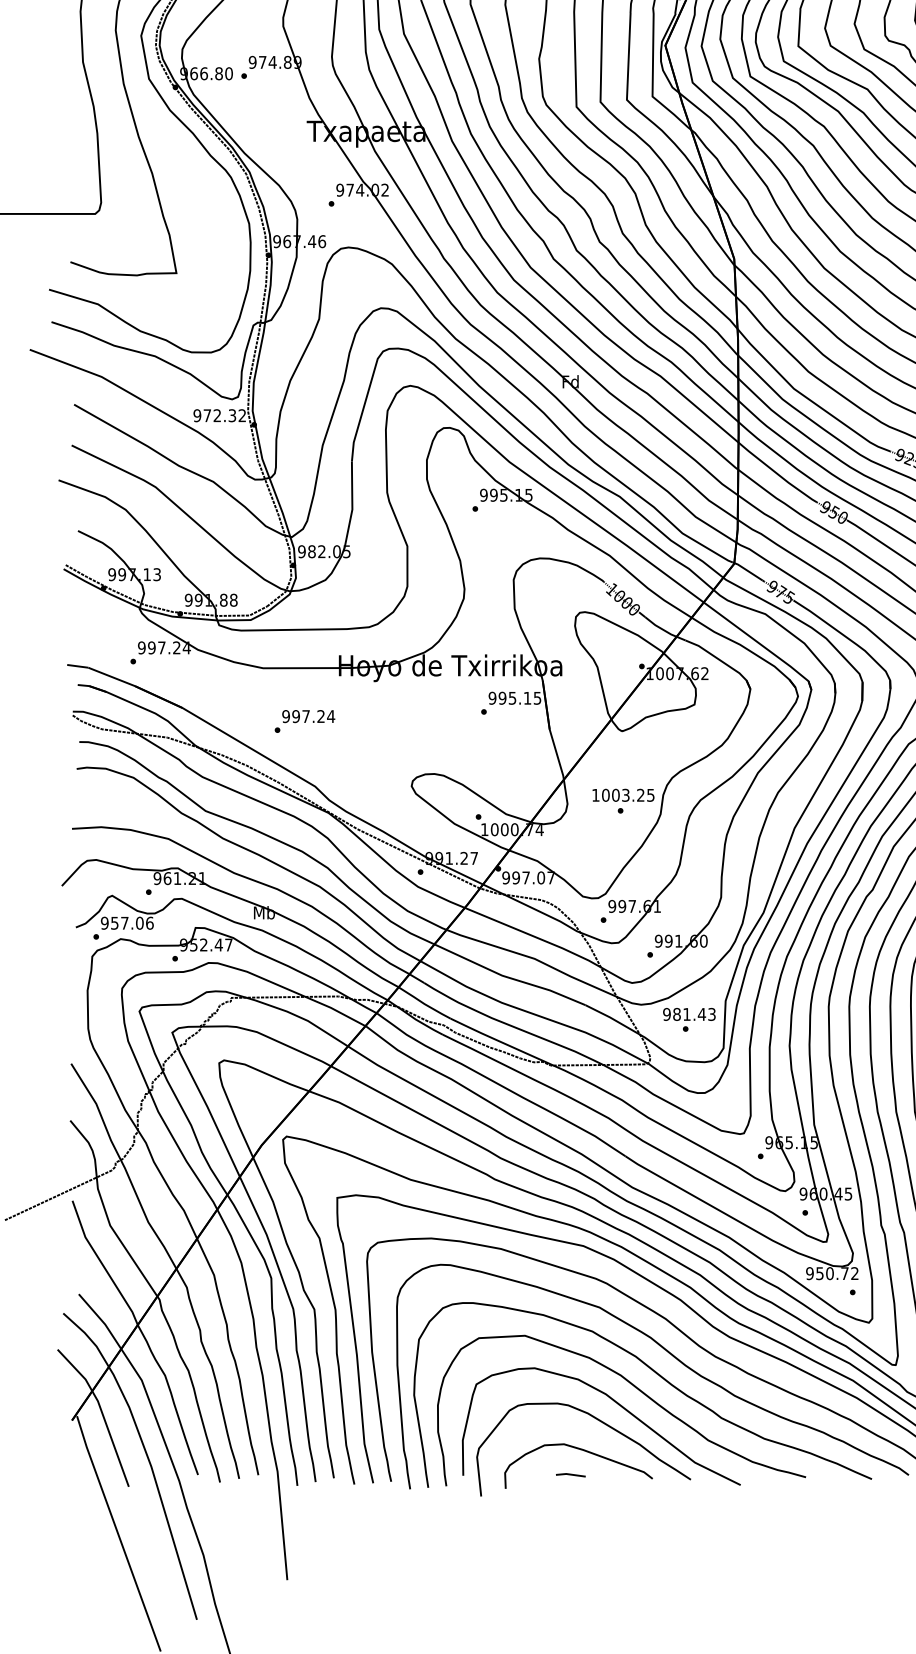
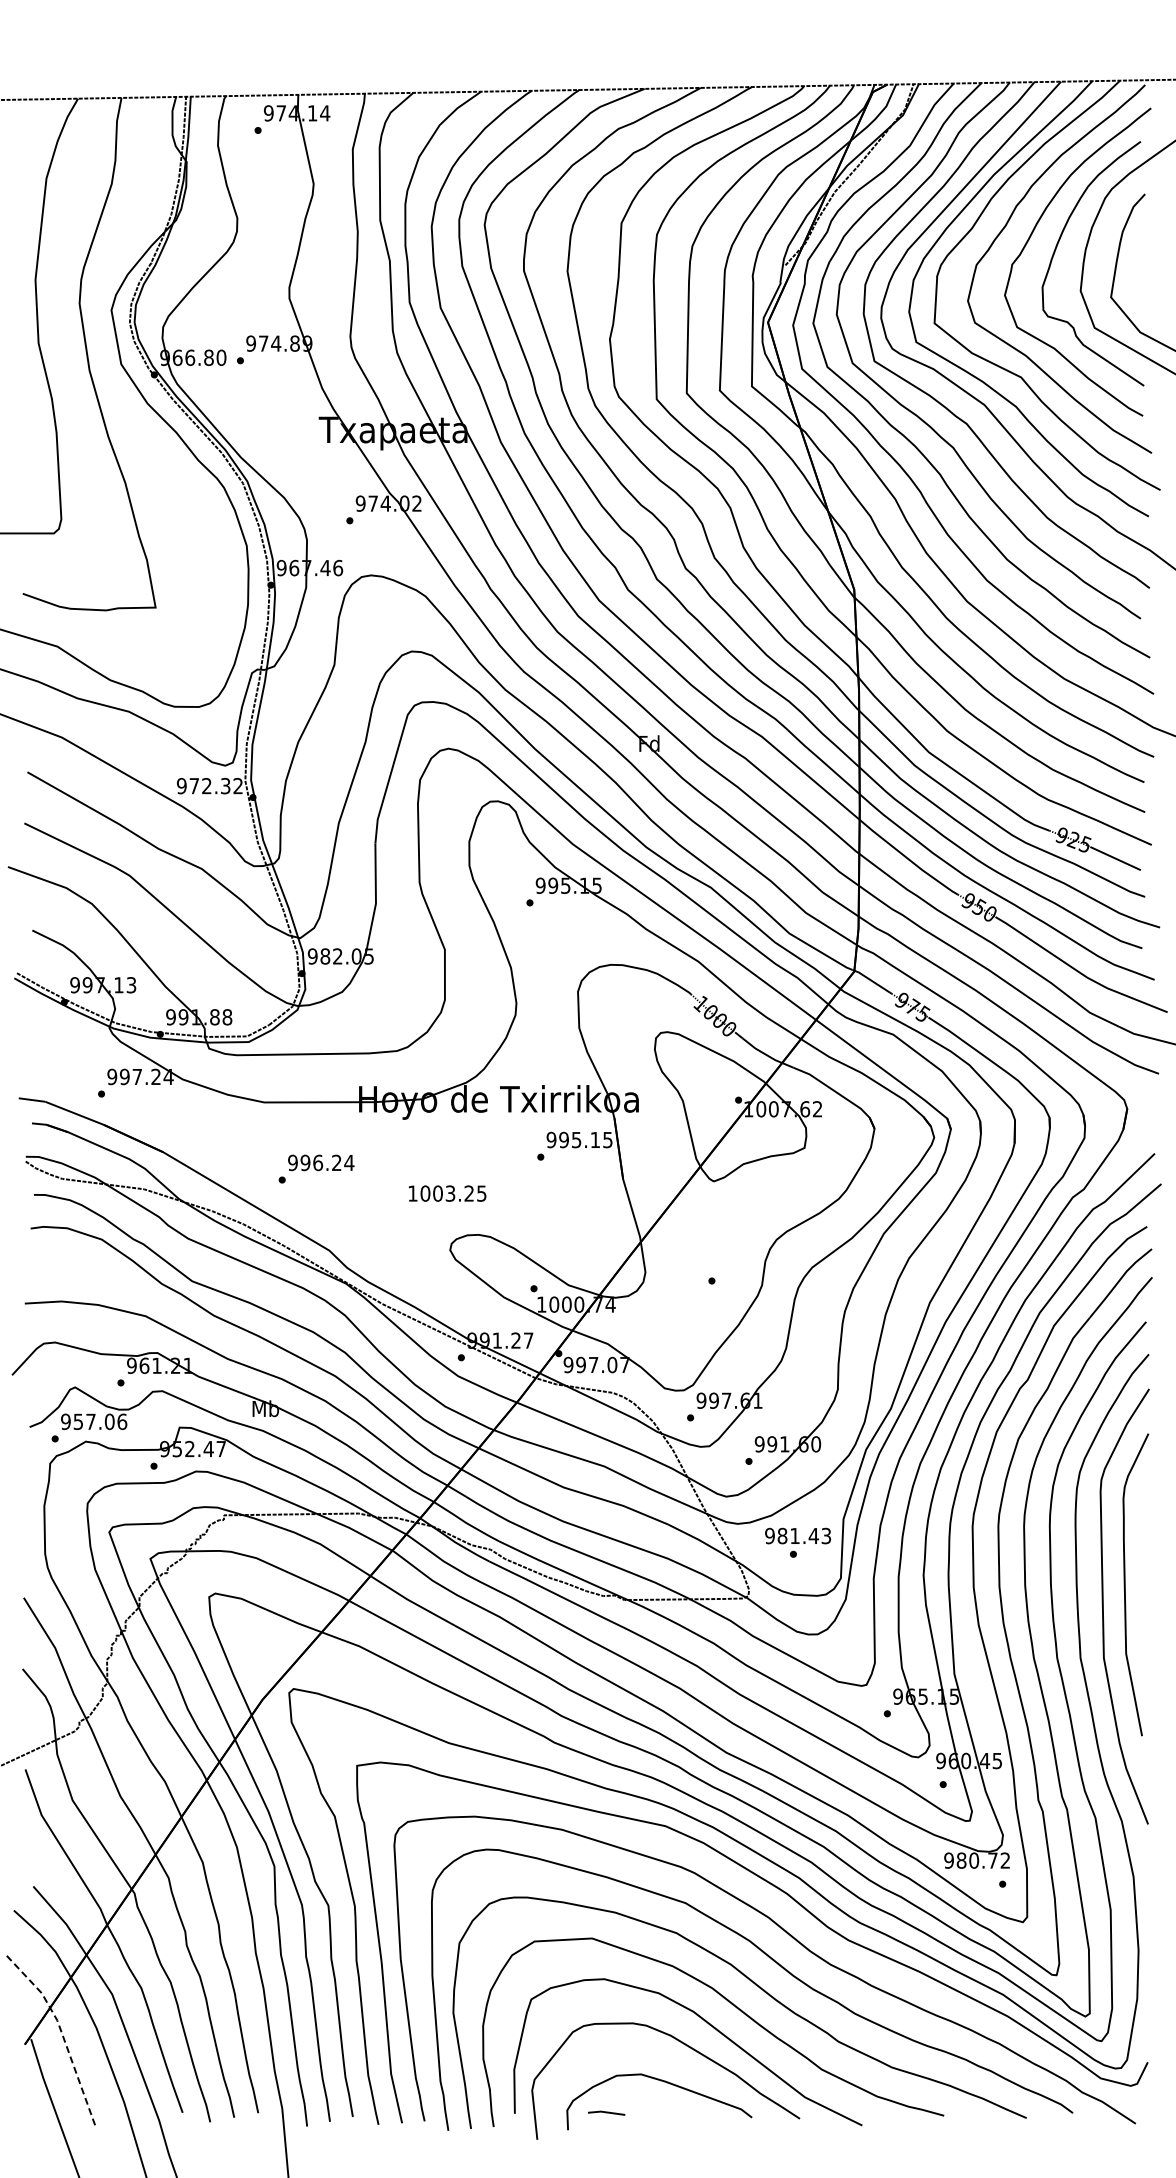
text: (306, 716) -> (318, 1162), 997.24 -> 996.24
text: (623, 795) -> (447, 1193), moved
text: (819, 1273) -> (961, 1860), 950.72 -> 980.72
line: (102, 1412) -> (62, 2034), solid -> dashed
line: (570, 1474) -> (606, 2112), moved

